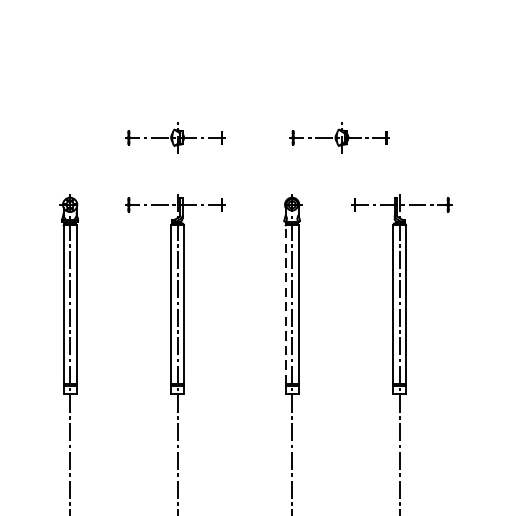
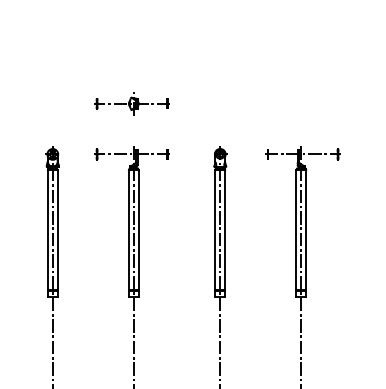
part: (338, 137) -> (255, 103), removed
line: (285, 304) -> (215, 229), dashed -> solid

